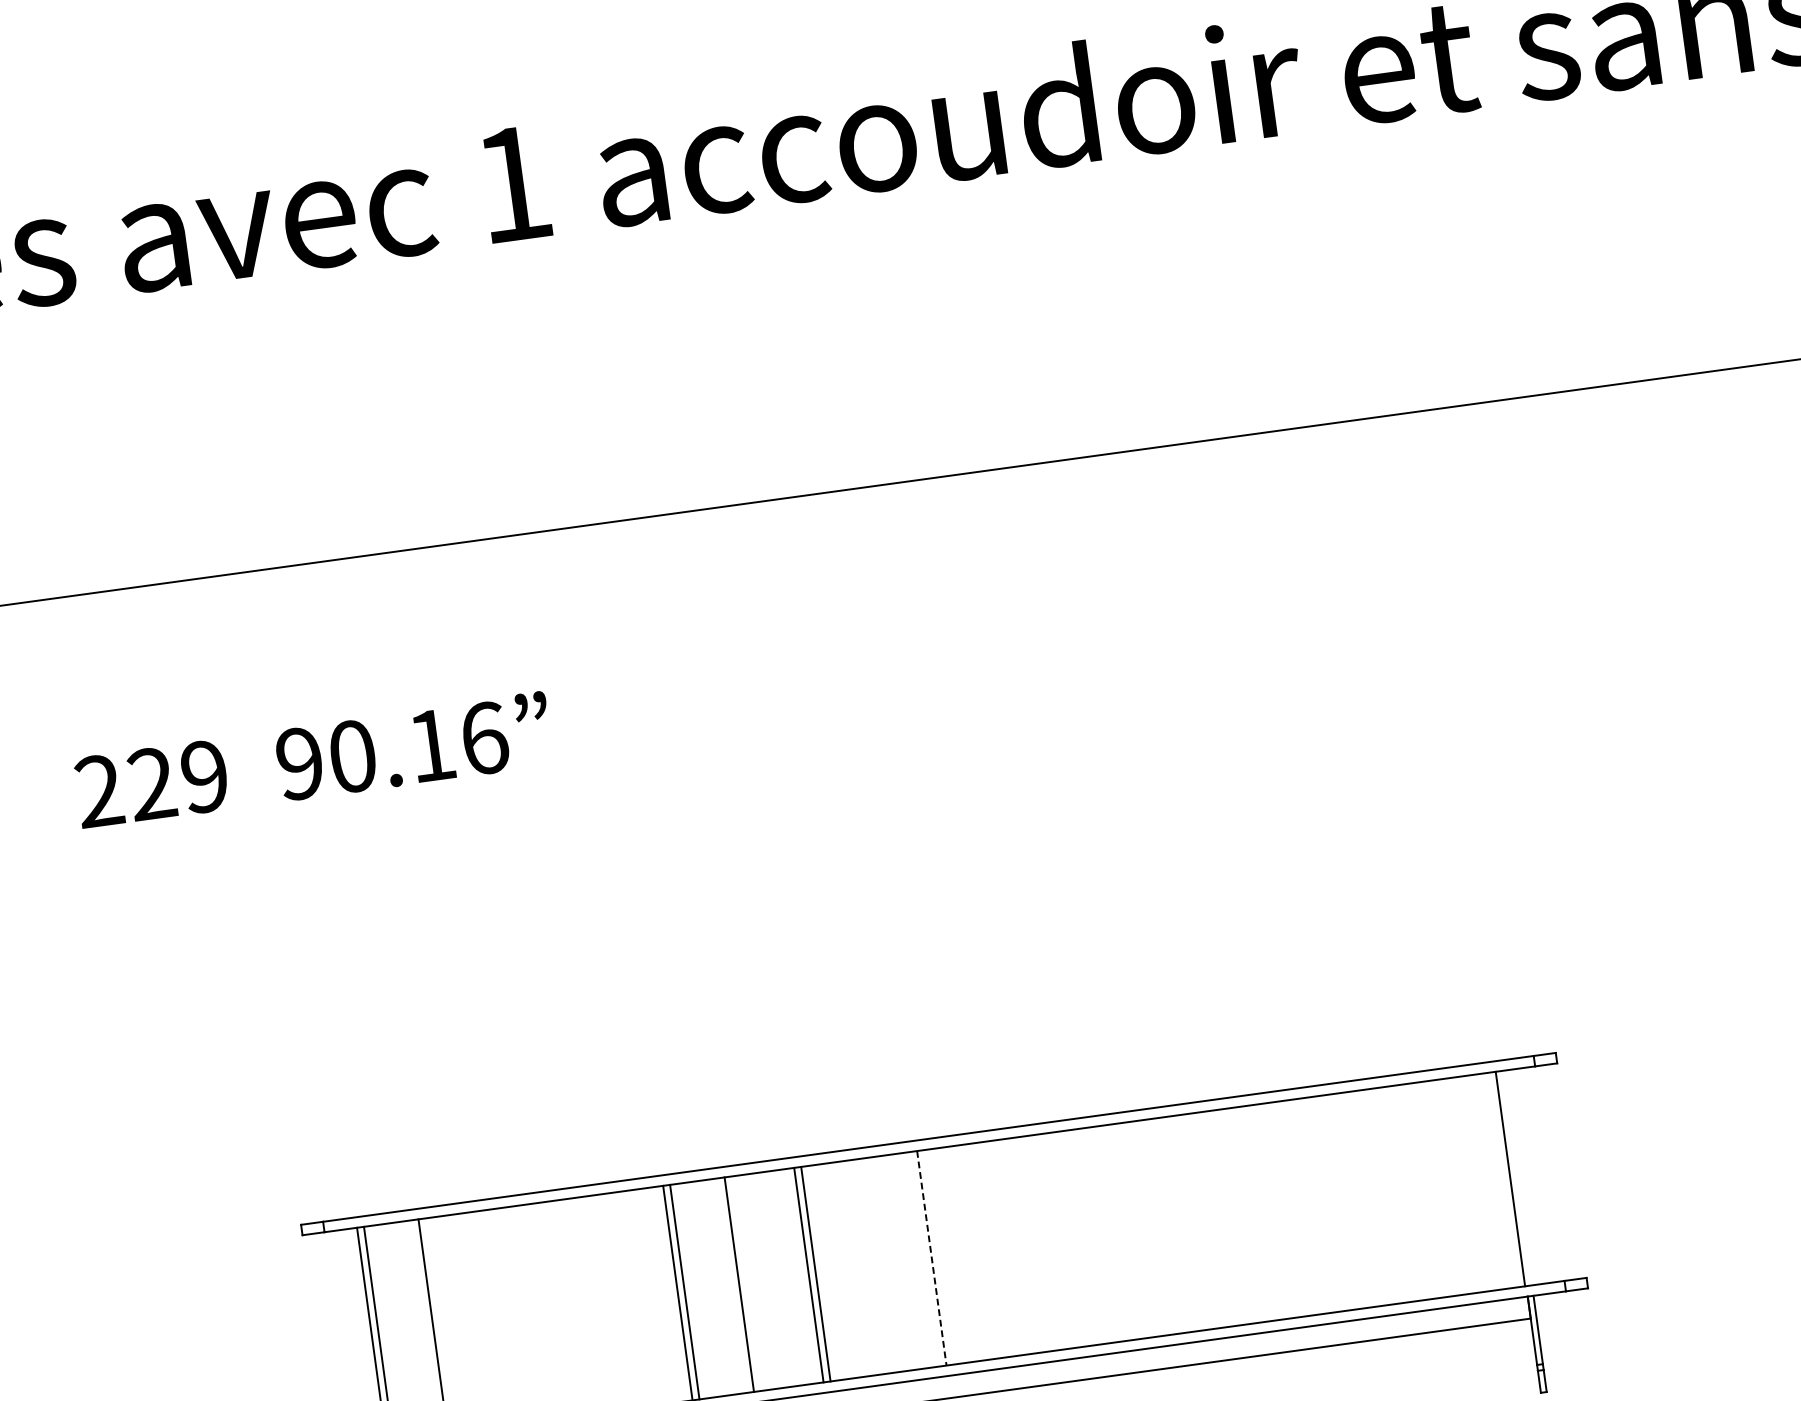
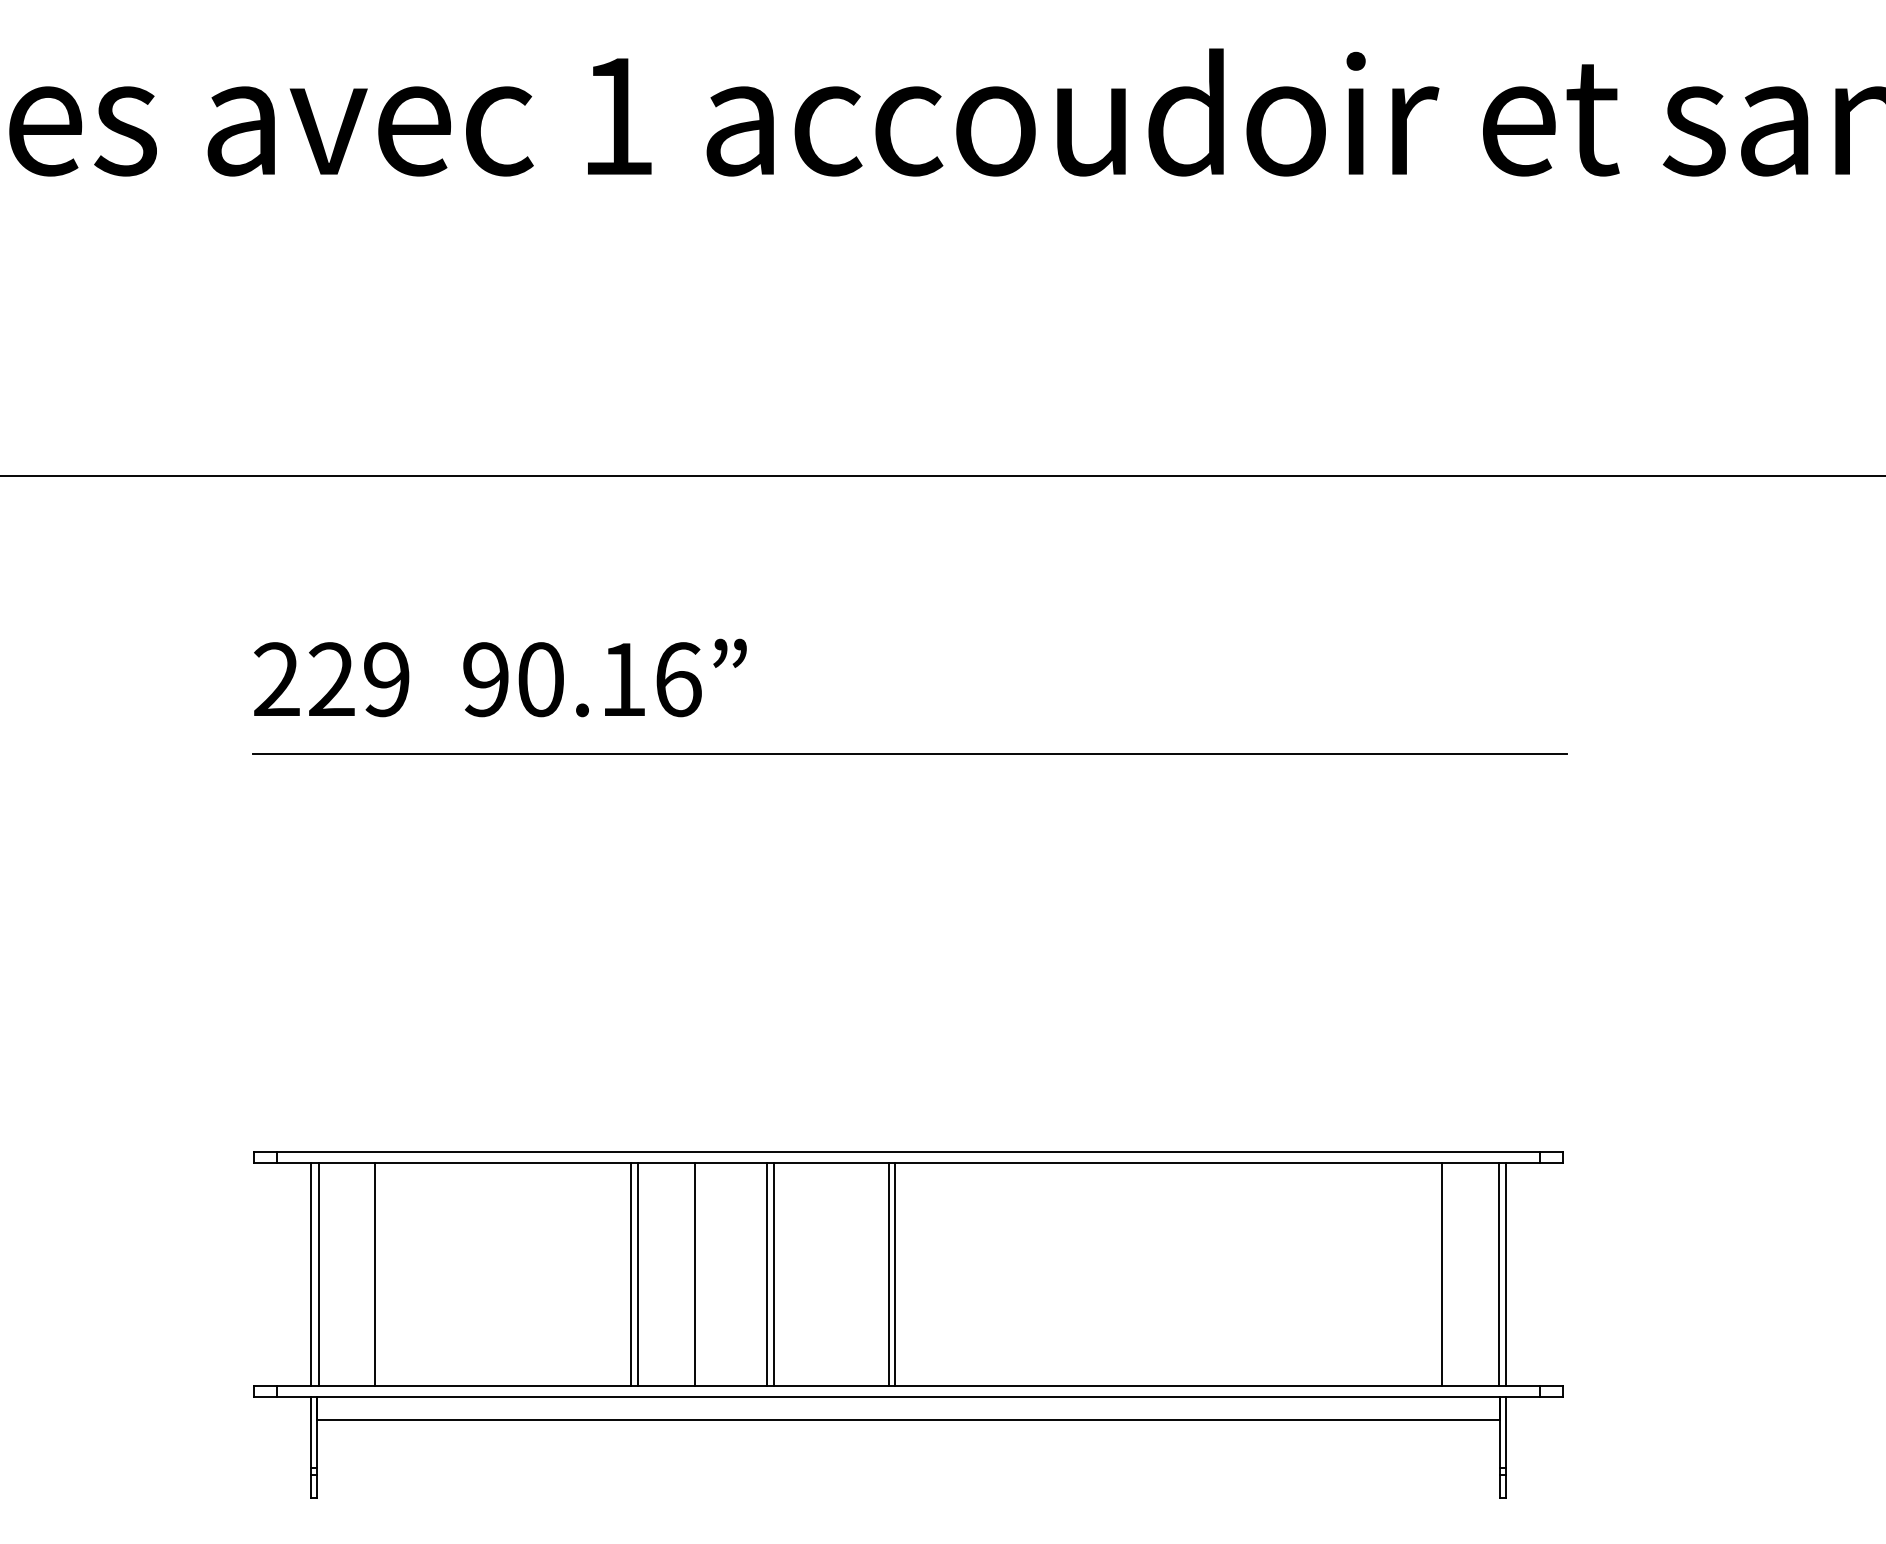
line: (877, 757) -> (909, 754), added
text: (313, 759) -> (500, 677), moved
line: (1517, 1178) -> (1505, 1274), added
line: (1455, 1186) -> (1441, 1274), added
line: (932, 1258) -> (895, 1274), dashed -> solid
line: (926, 1259) -> (889, 1274), added

